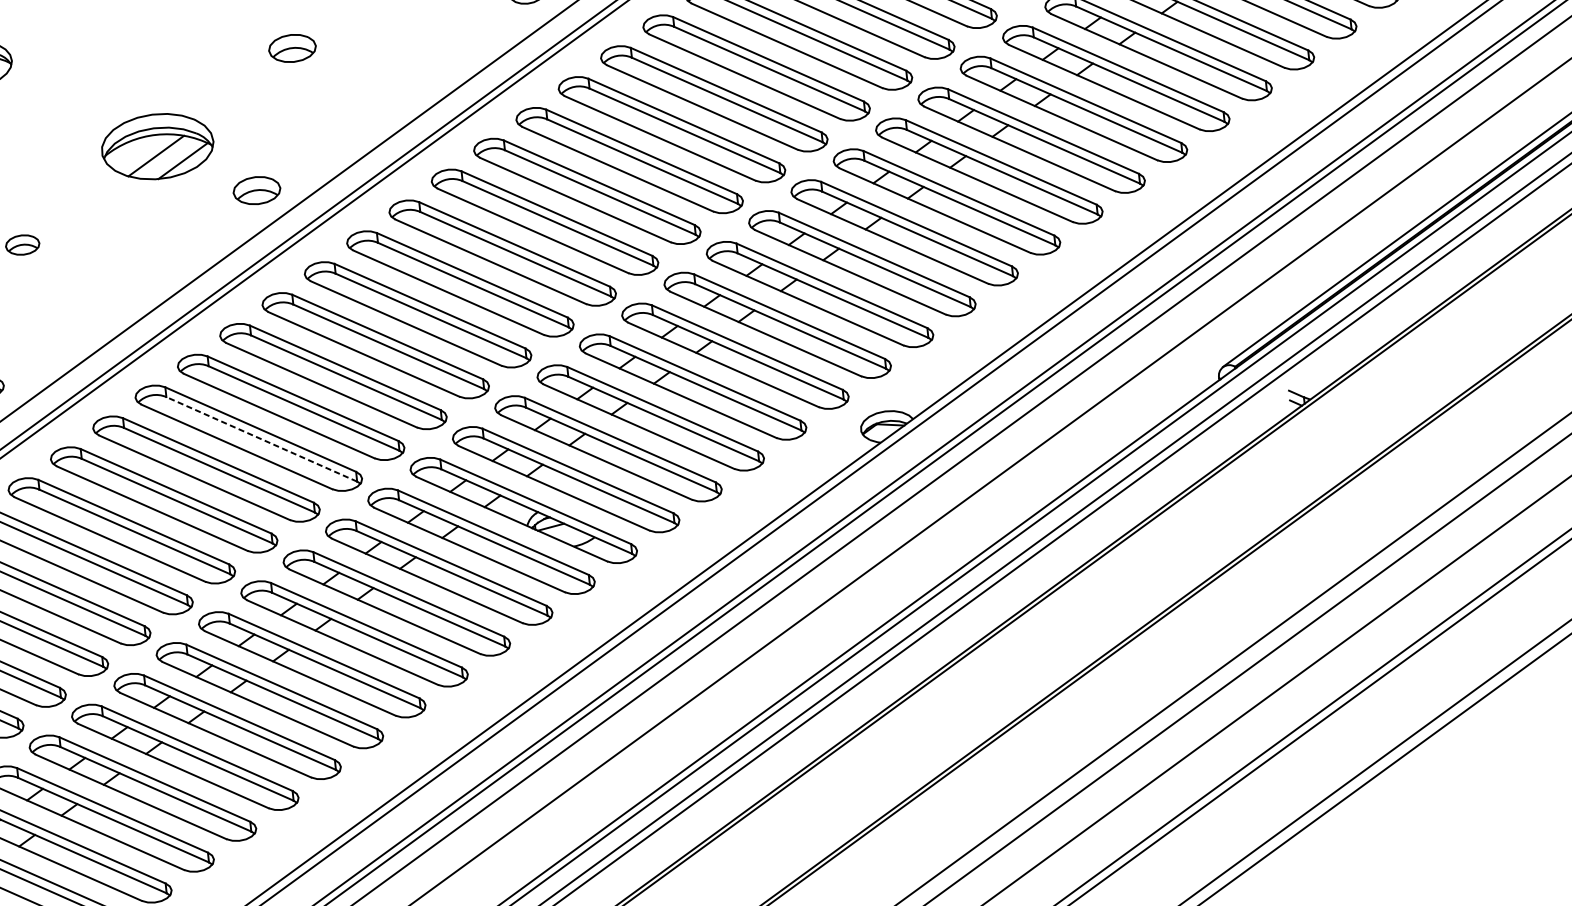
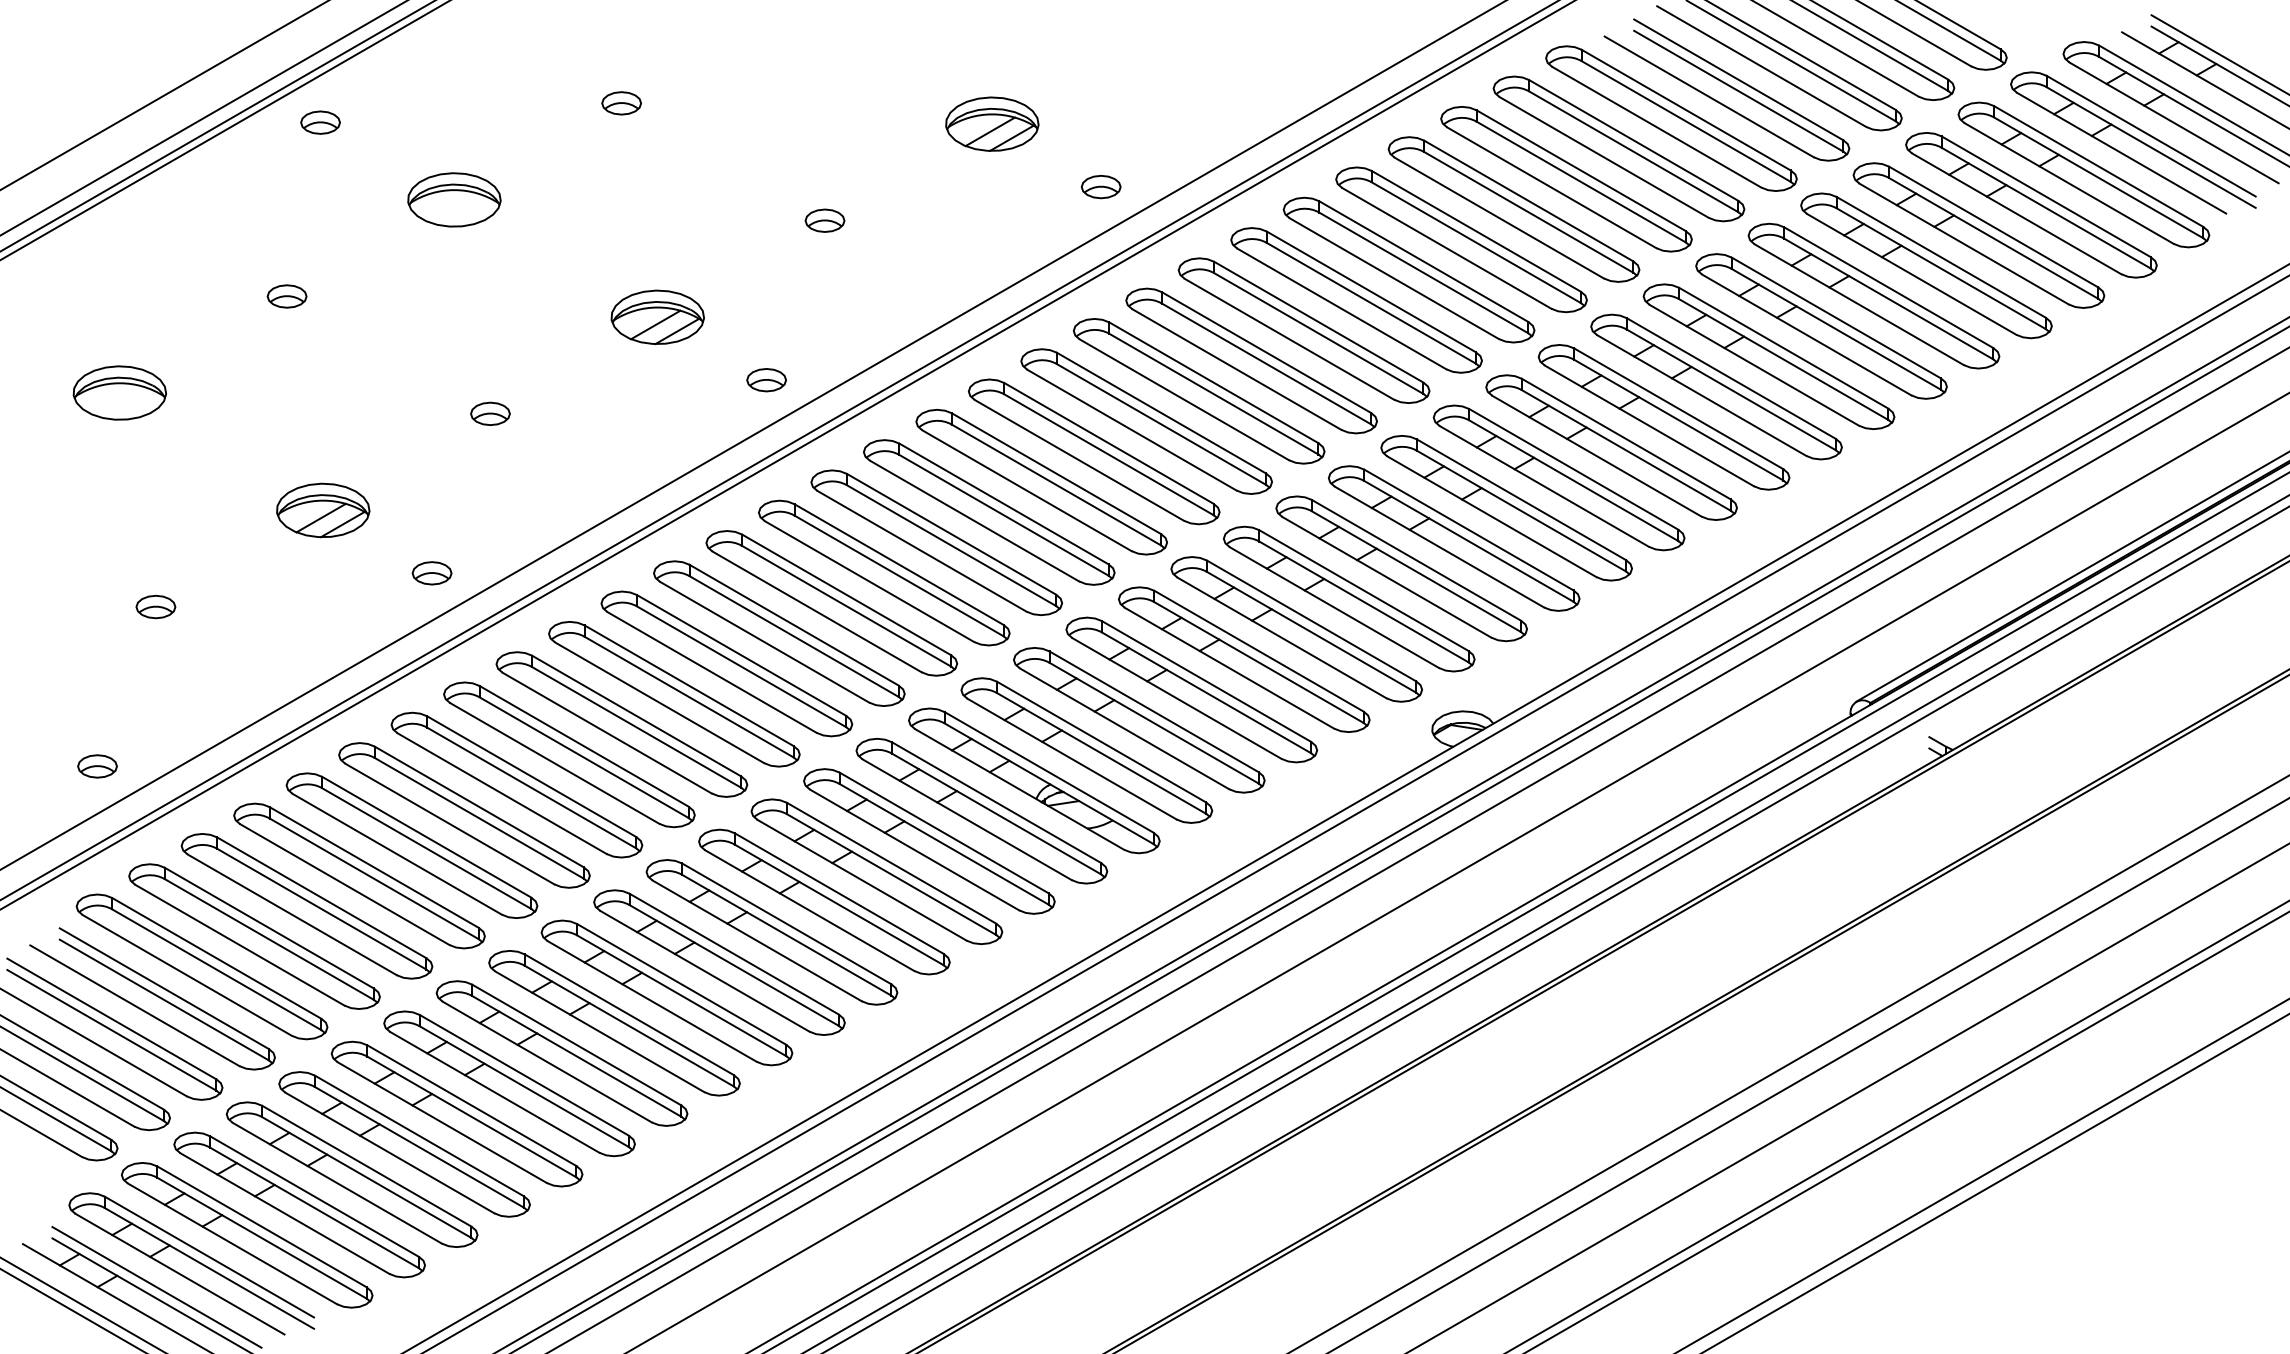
part: (292, 48) -> (824, 220), size x0.71
part: (157, 146) -> (657, 317), size x0.71
part: (256, 191) -> (766, 380), size x0.71
line: (261, 439) -> (741, 666), dashed -> solid

